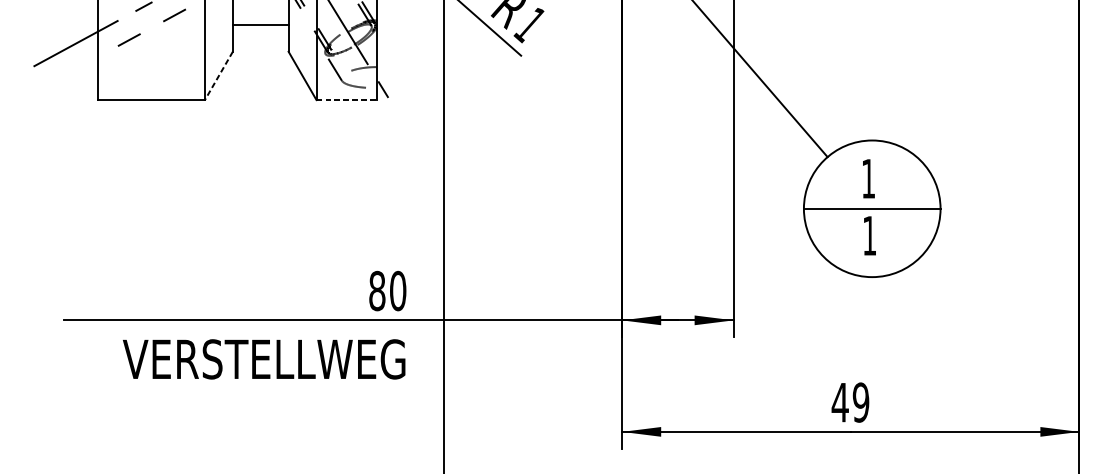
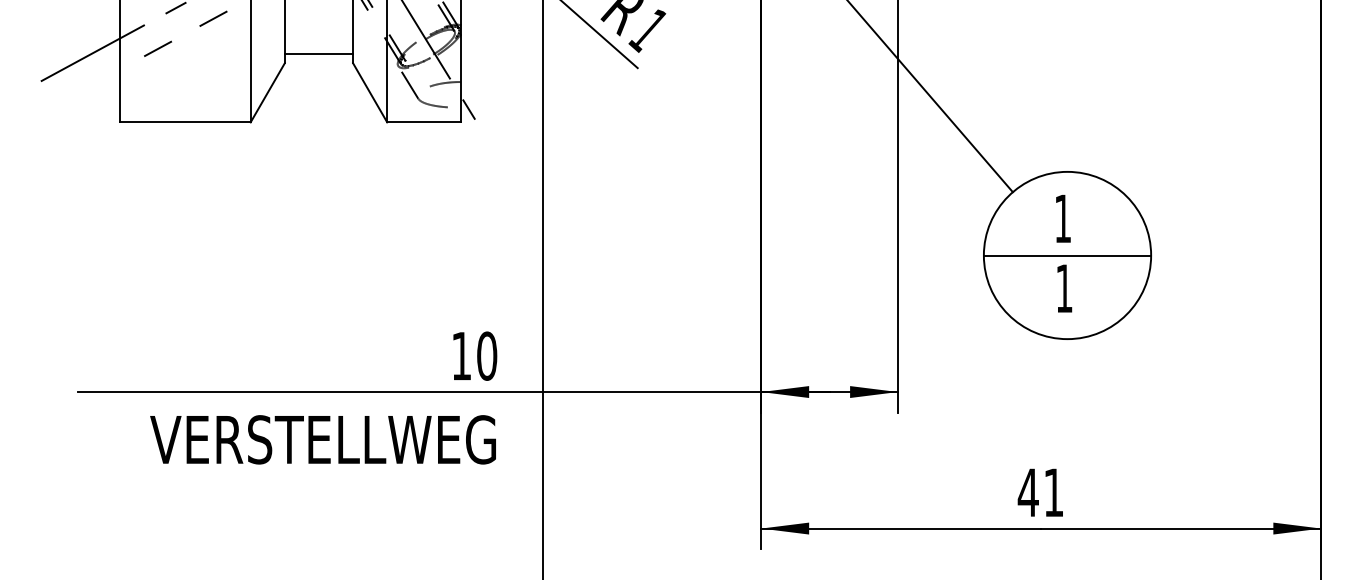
line: (260, 25) -> (318, 54), moved
line: (218, 76) -> (267, 93), dashed -> solid
line: (346, 100) -> (424, 122), dashed -> solid
text: (377, 290) -> (461, 355), 80 -> 10
text: (860, 402) -> (1053, 492), 49 -> 41

